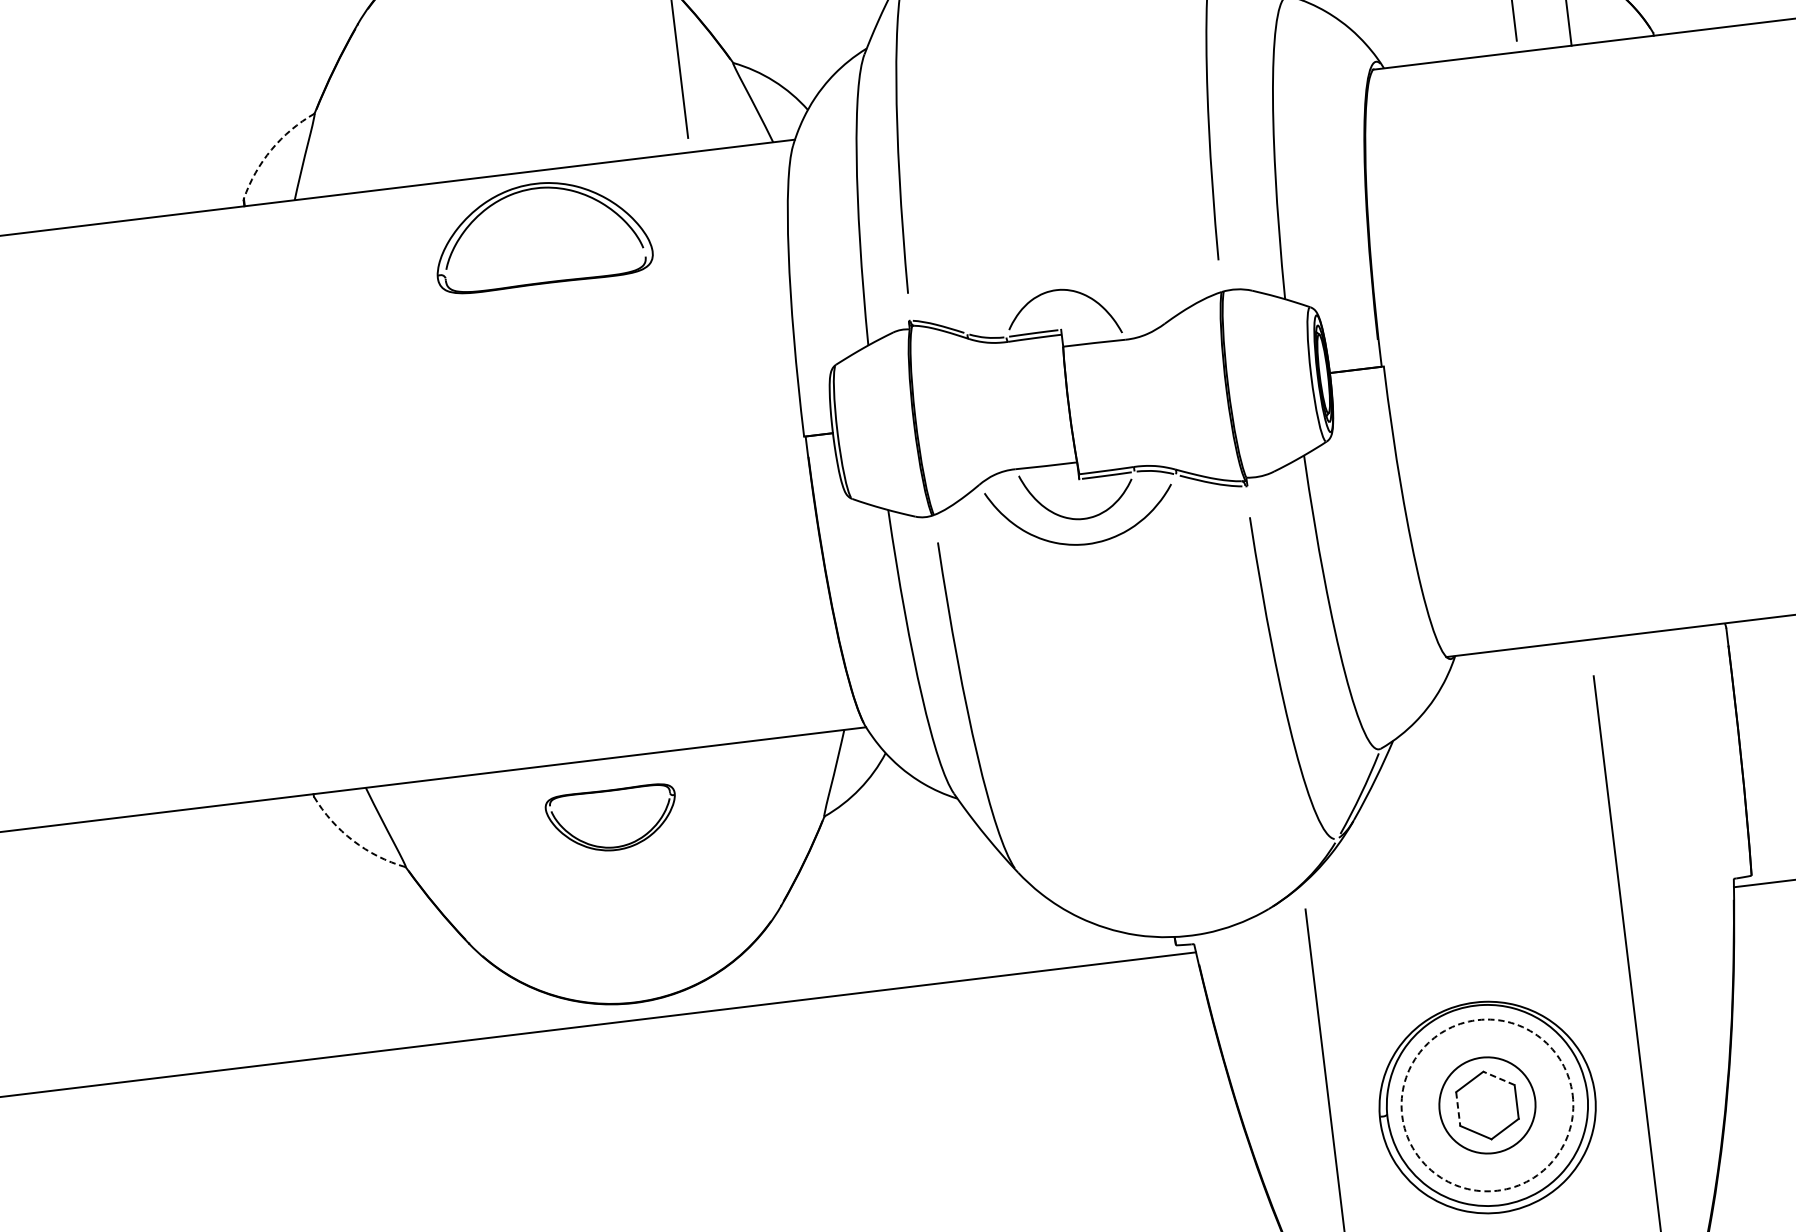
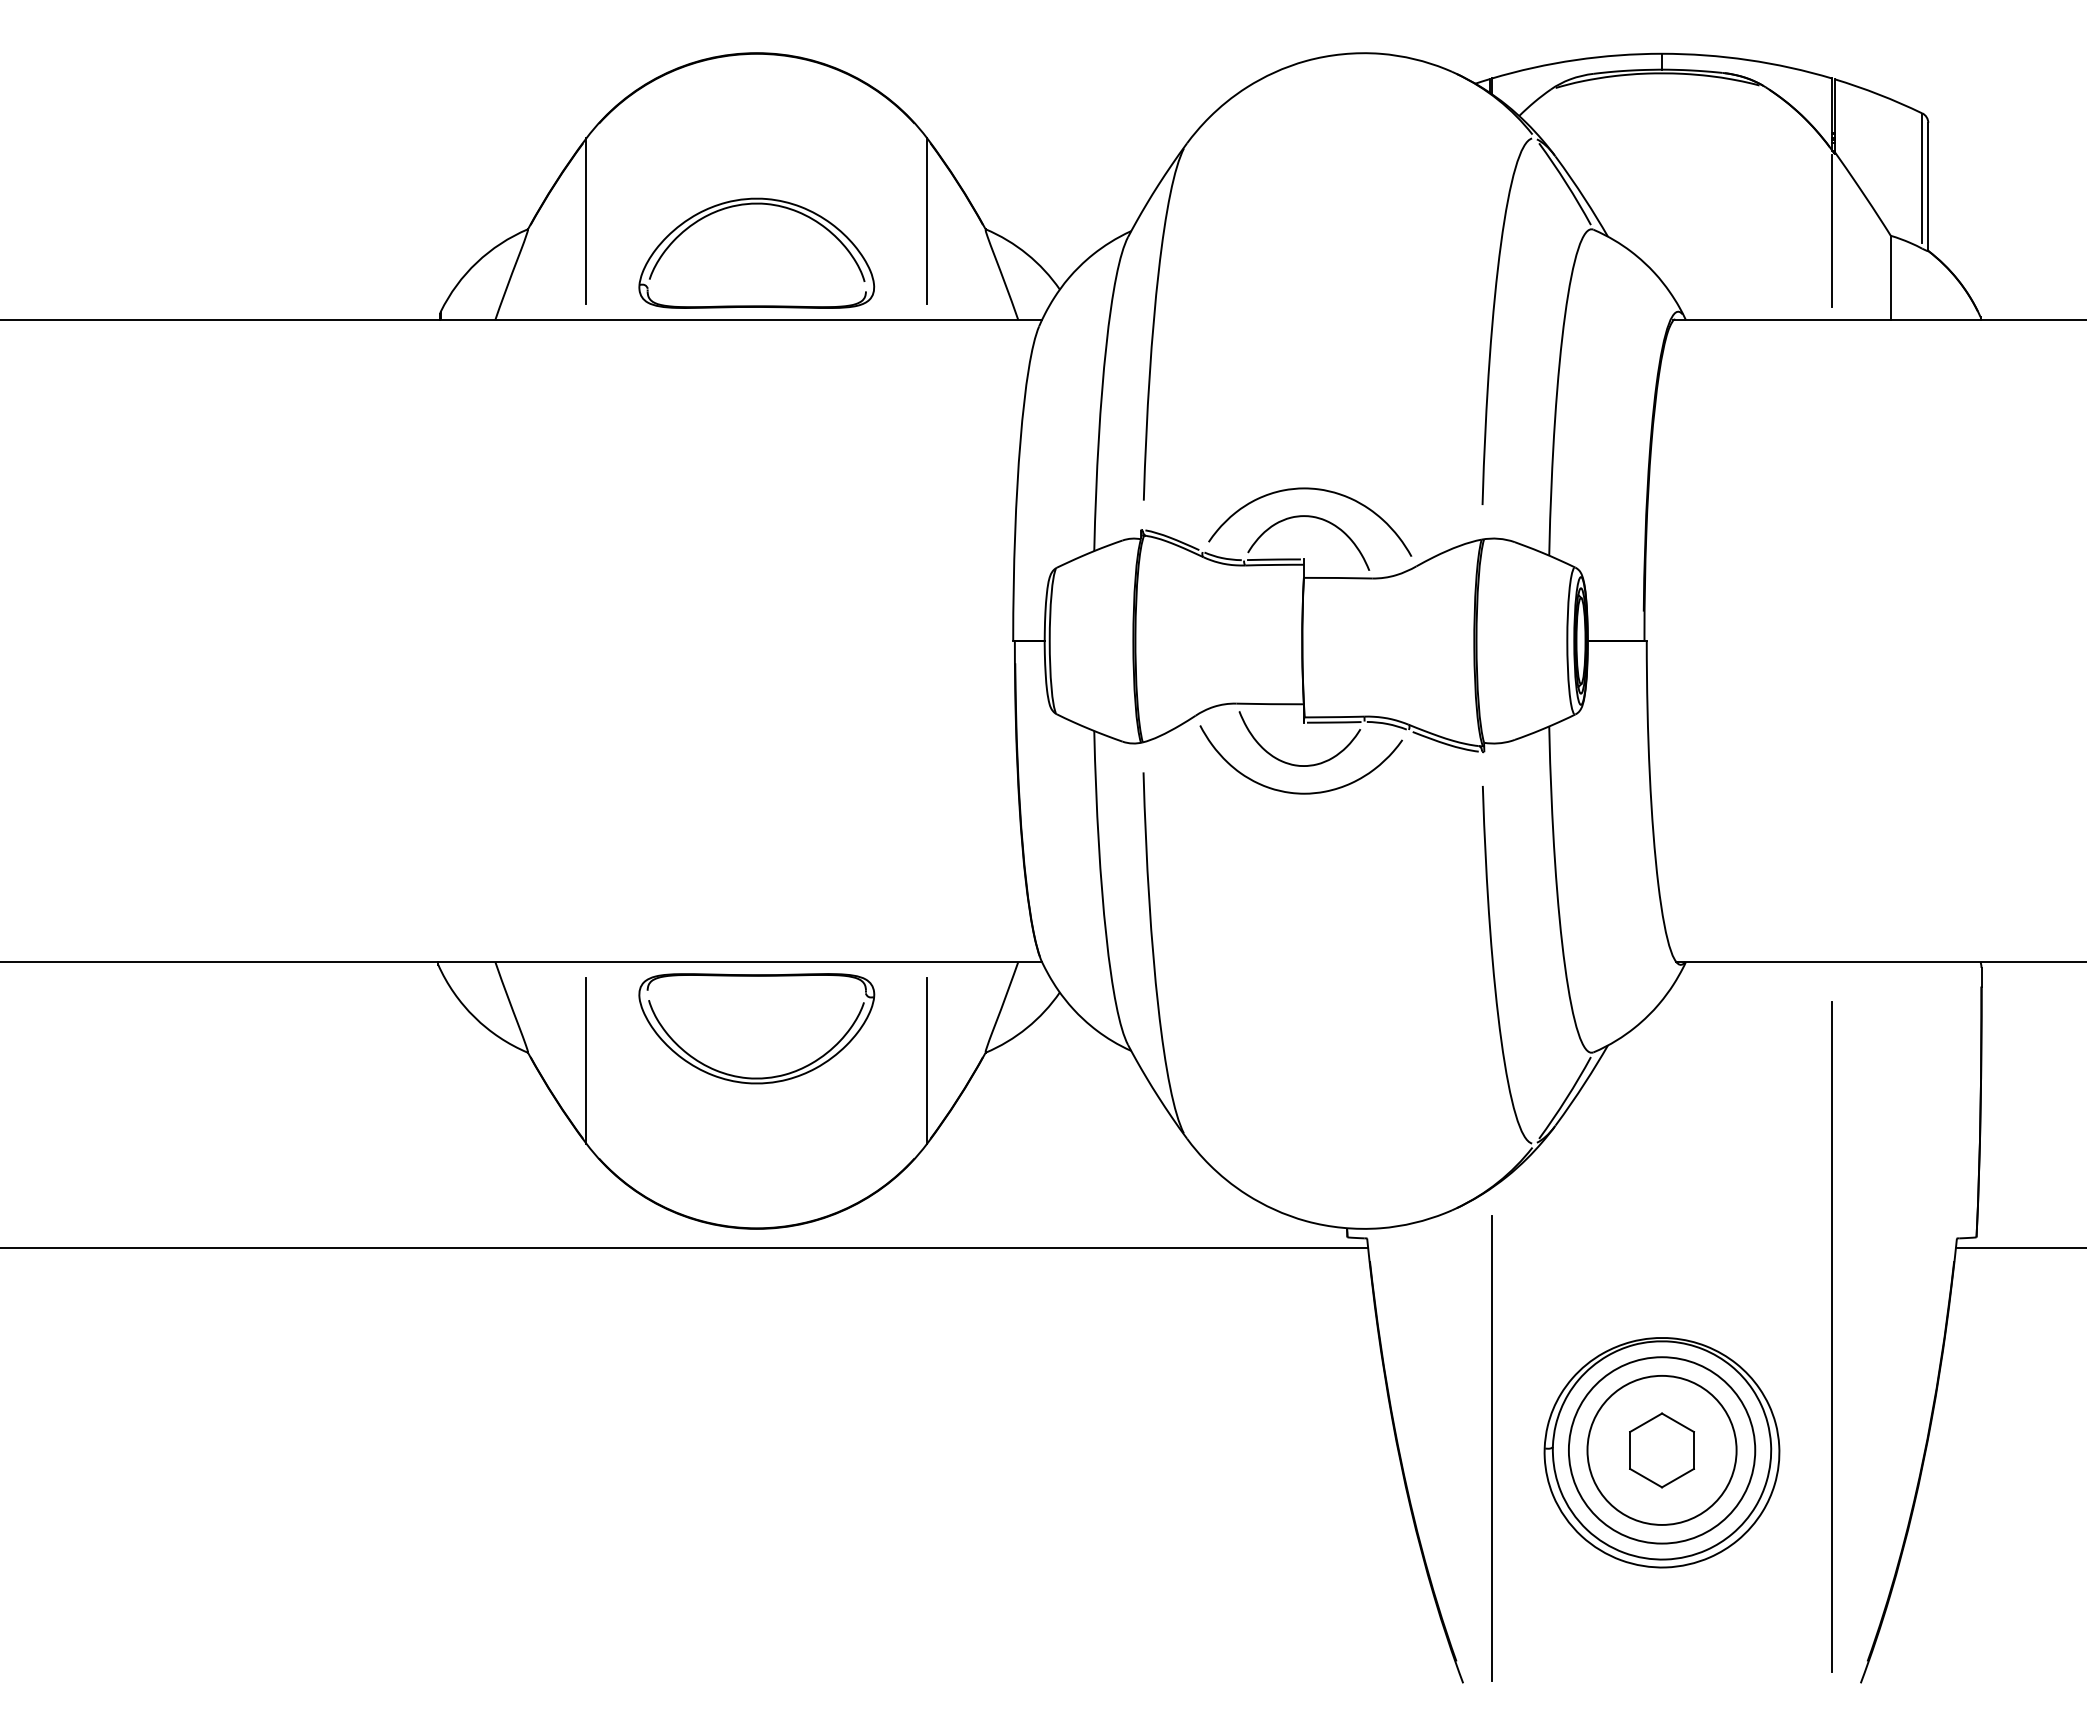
line: (367, 100) -> (586, 222), added
arc: (271, 149) -> (476, 262), dashed -> solid
part: (541, 233) -> (756, 252), moved
curve: (1065, 265) -> (1317, 490), added
part: (612, 819) -> (756, 1028), size x1.67
line: (772, 829) -> (927, 1059), added
arc: (352, 840) -> (474, 1017), dashed -> solid
line: (460, 866) -> (586, 1059), added
line: (1498, 1078) -> (1677, 1422), dashed -> solid
circle: (1486, 1104) -> (1661, 1449), size x1.43
circle: (1486, 1105) -> (1661, 1450), dashed -> solid
line: (1458, 1109) -> (1630, 1450), dashed -> solid

